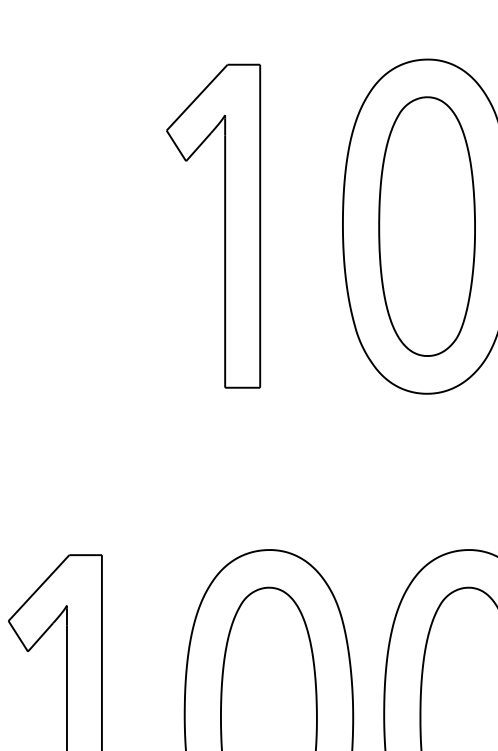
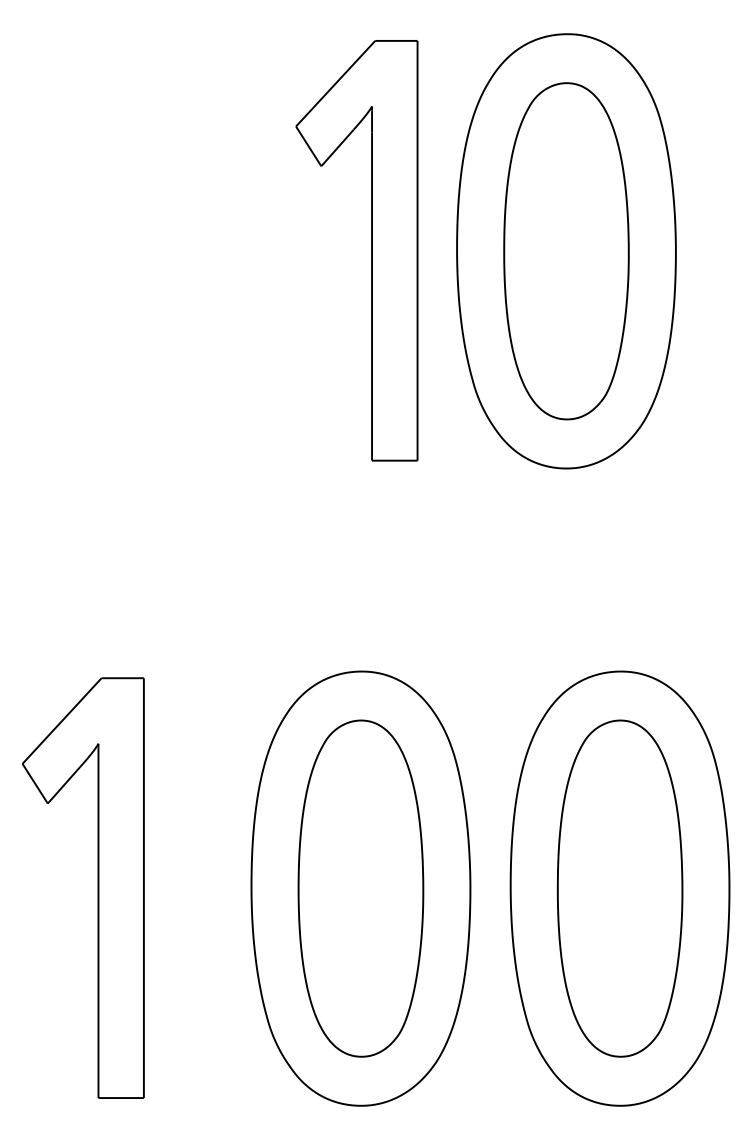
part: (224, 226) -> (371, 250), moved

